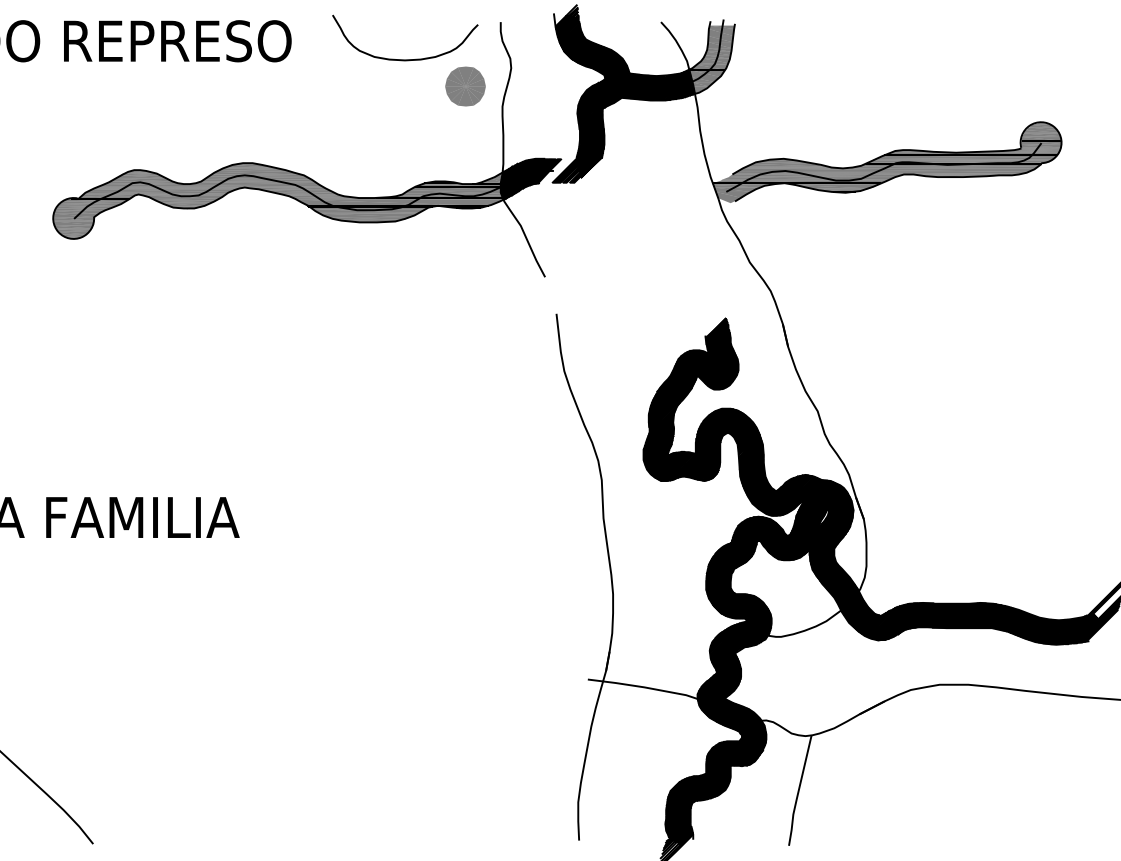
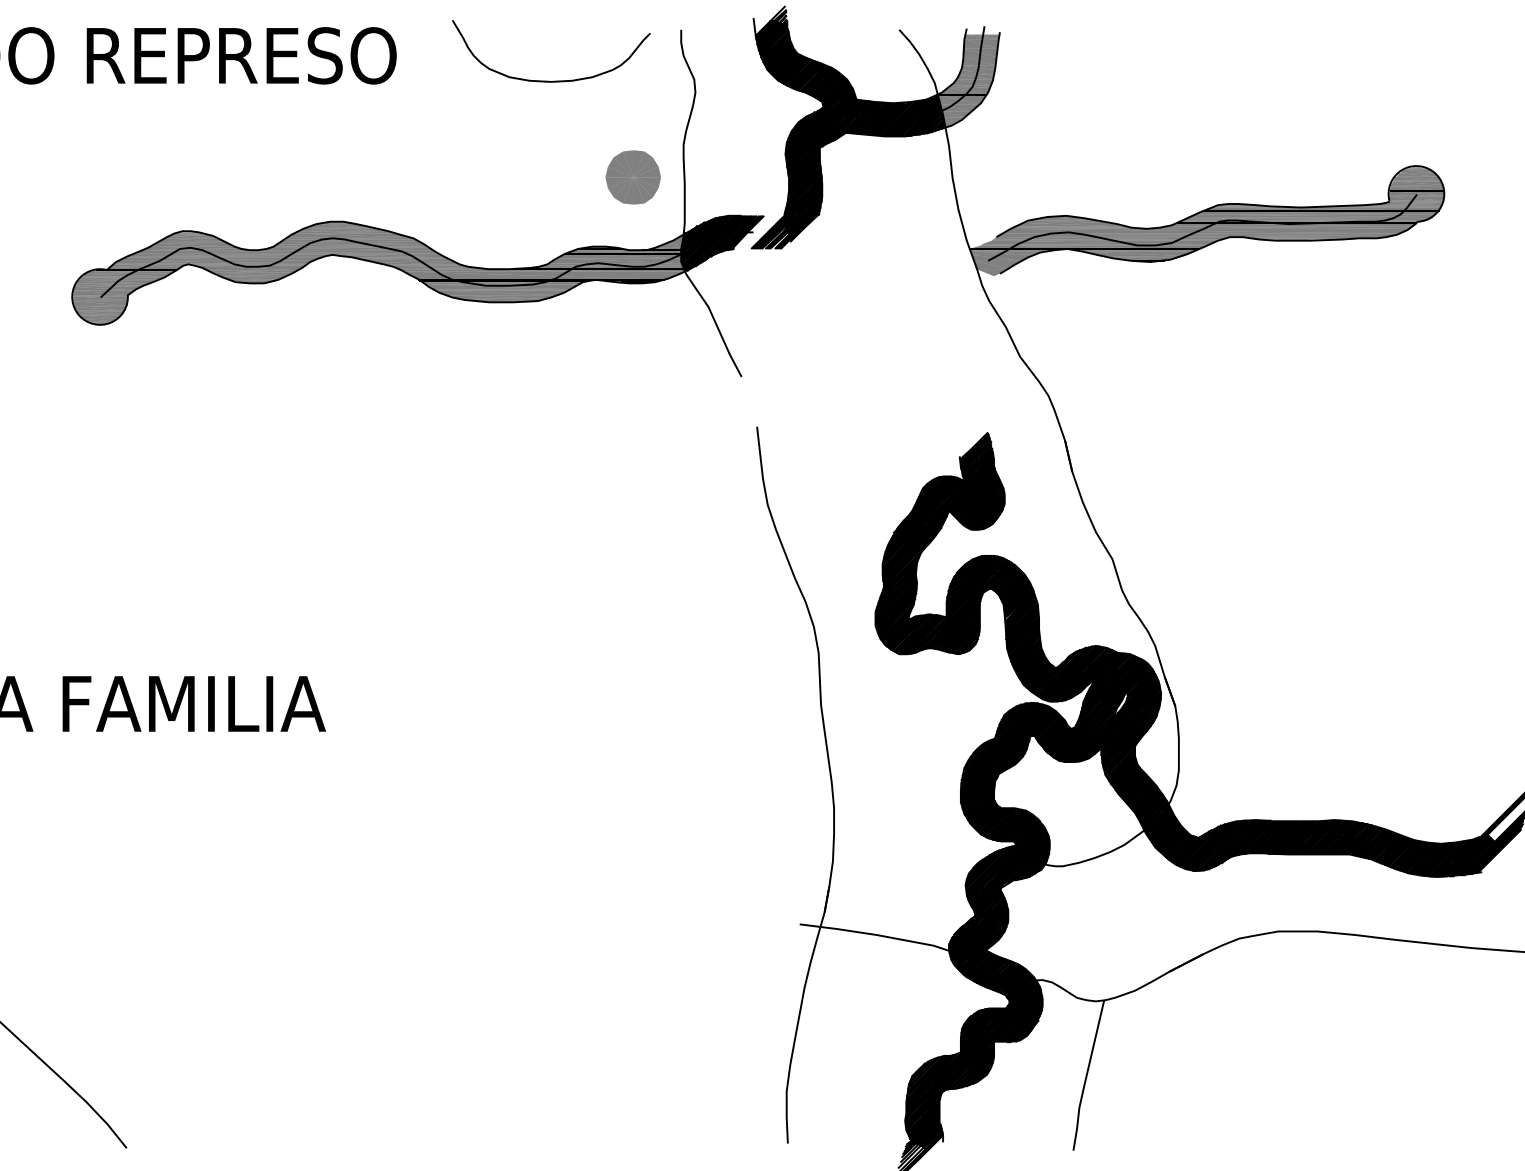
part: (464, 86) -> (632, 177), moved

